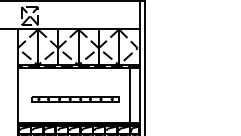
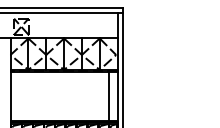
part: (74, 98) -> (60, 99), removed

